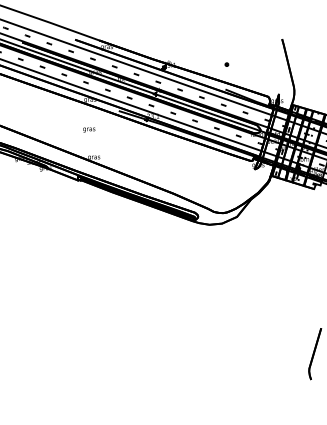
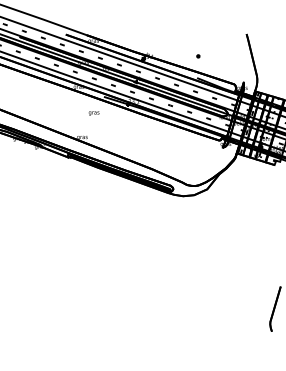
text: (88, 130) -> (93, 113), moved

